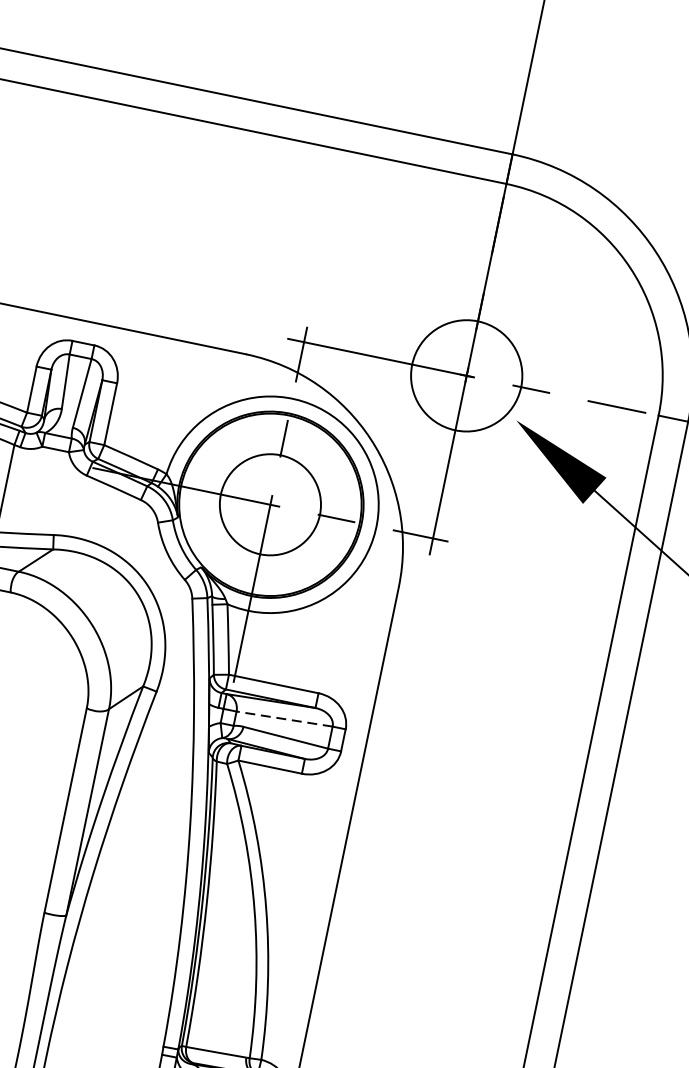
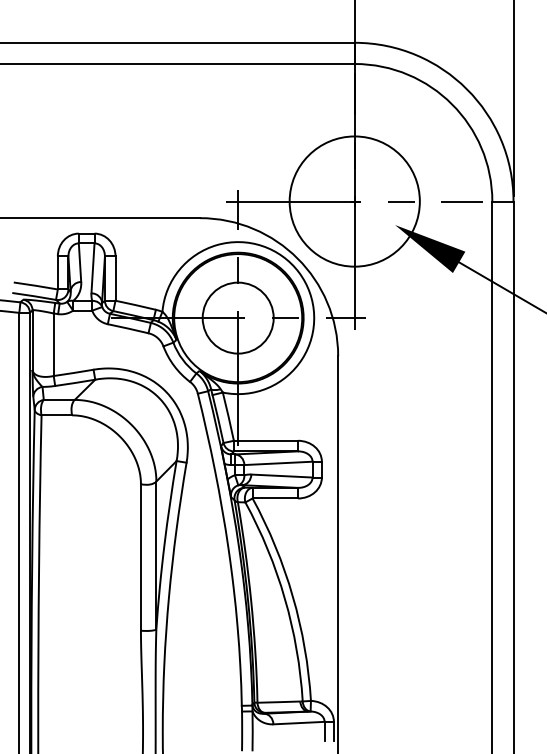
circle: (466, 375) -> (354, 201), size x1.67
line: (283, 718) -> (277, 463), dashed -> solid

